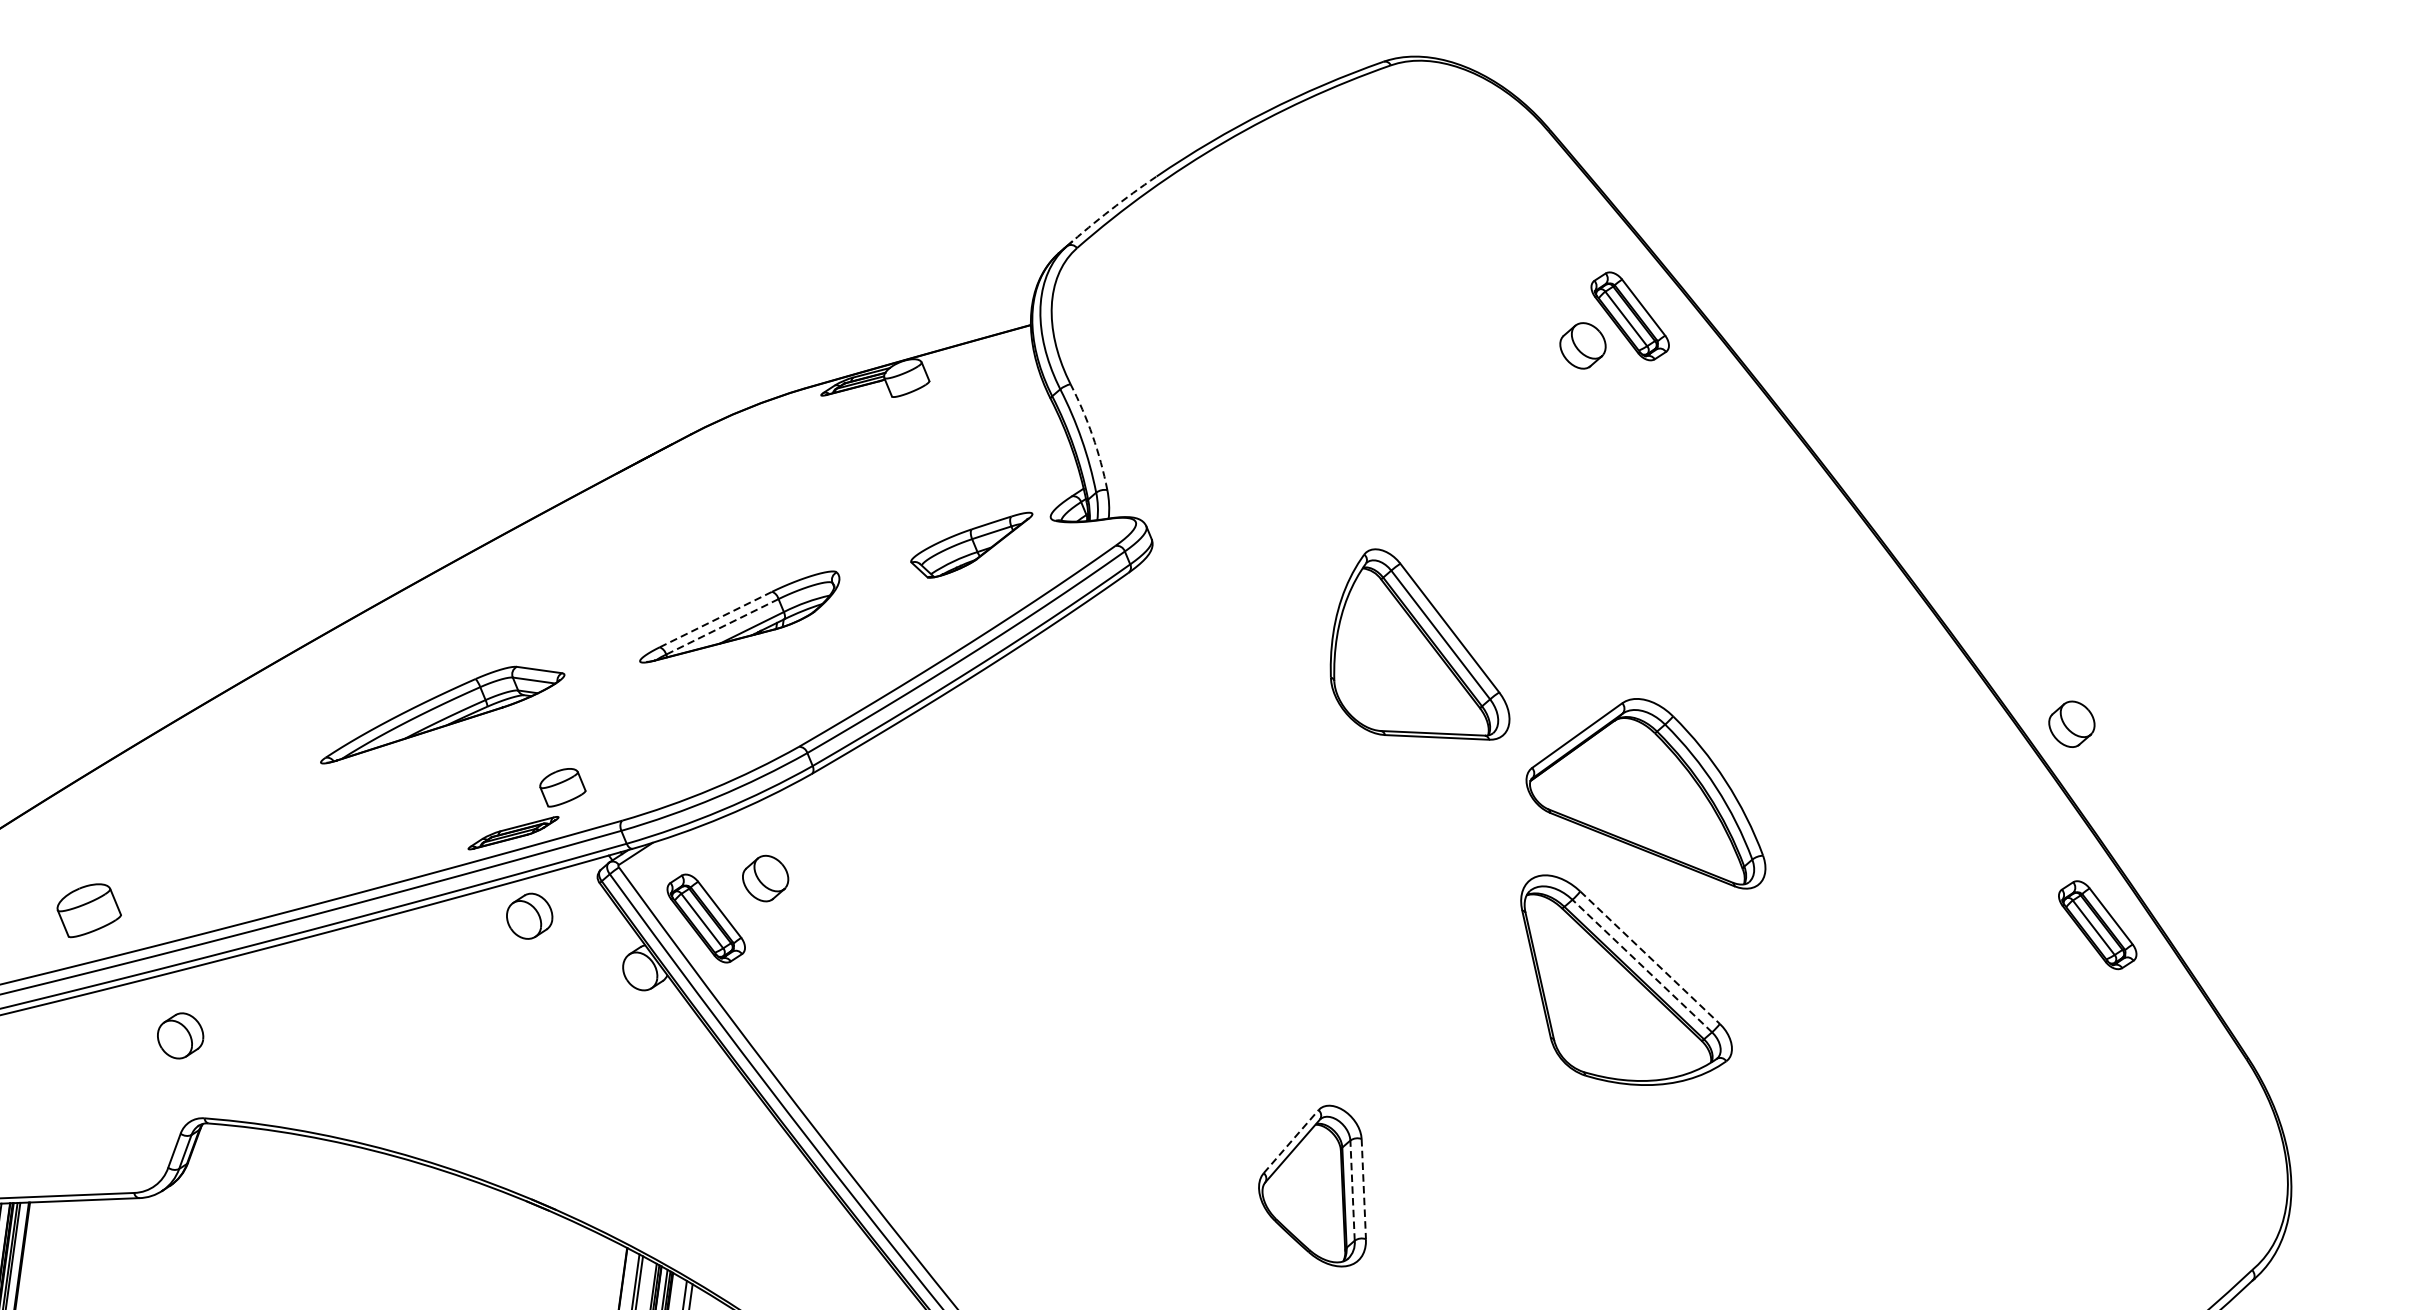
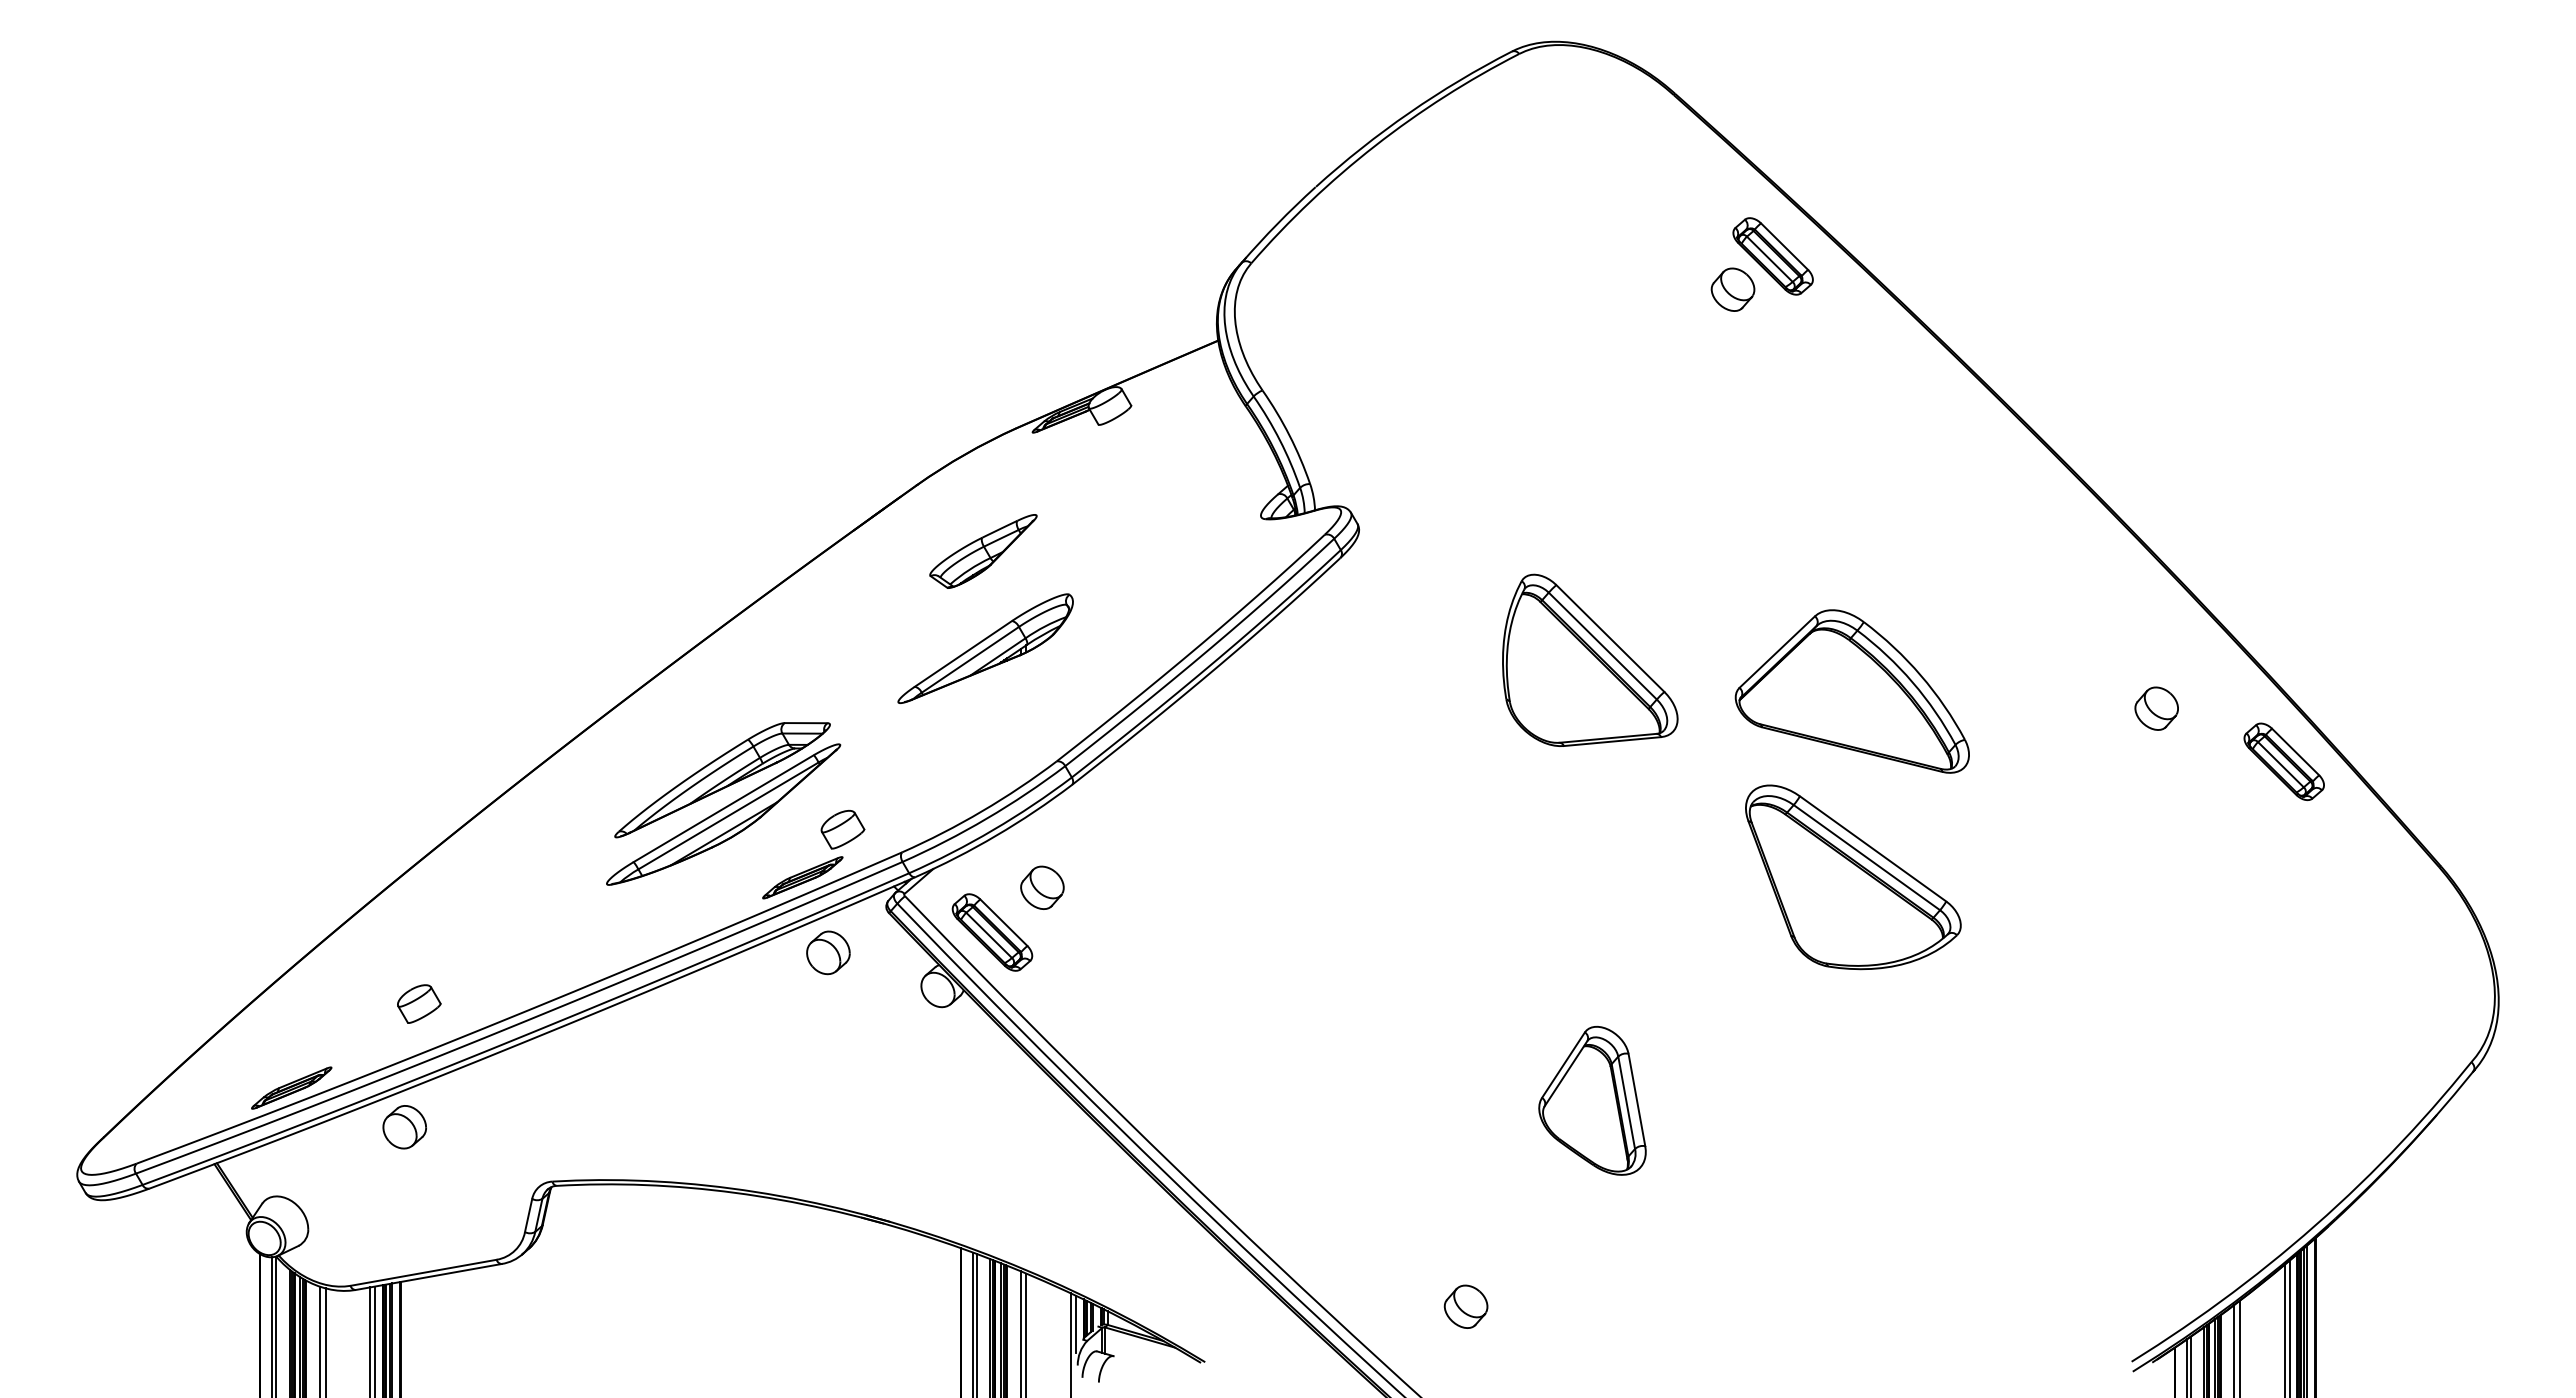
arc: (1110, 209) -> (1277, 223), dashed -> solid
arc: (1092, 435) -> (1289, 435), dashed -> solid
part: (970, 544) -> (983, 551), moved
line: (716, 619) -> (963, 653), dashed -> solid
line: (722, 626) -> (970, 659), dashed -> solid
part: (1425, 647) -> (1590, 659), moved
part: (2071, 723) -> (2156, 708), moved
part: (438, 754) -> (723, 814), added
part: (89, 910) -> (419, 1003), size x0.71
line: (1650, 958) -> (1873, 849), dashed -> solid
line: (1641, 965) -> (1866, 857), dashed -> solid
part: (180, 1036) -> (404, 1127), moved
line: (1291, 1140) -> (1563, 1064), dashed -> solid
line: (1363, 1188) -> (1636, 1099), dashed -> solid
line: (1352, 1190) -> (1626, 1102), dashed -> solid

